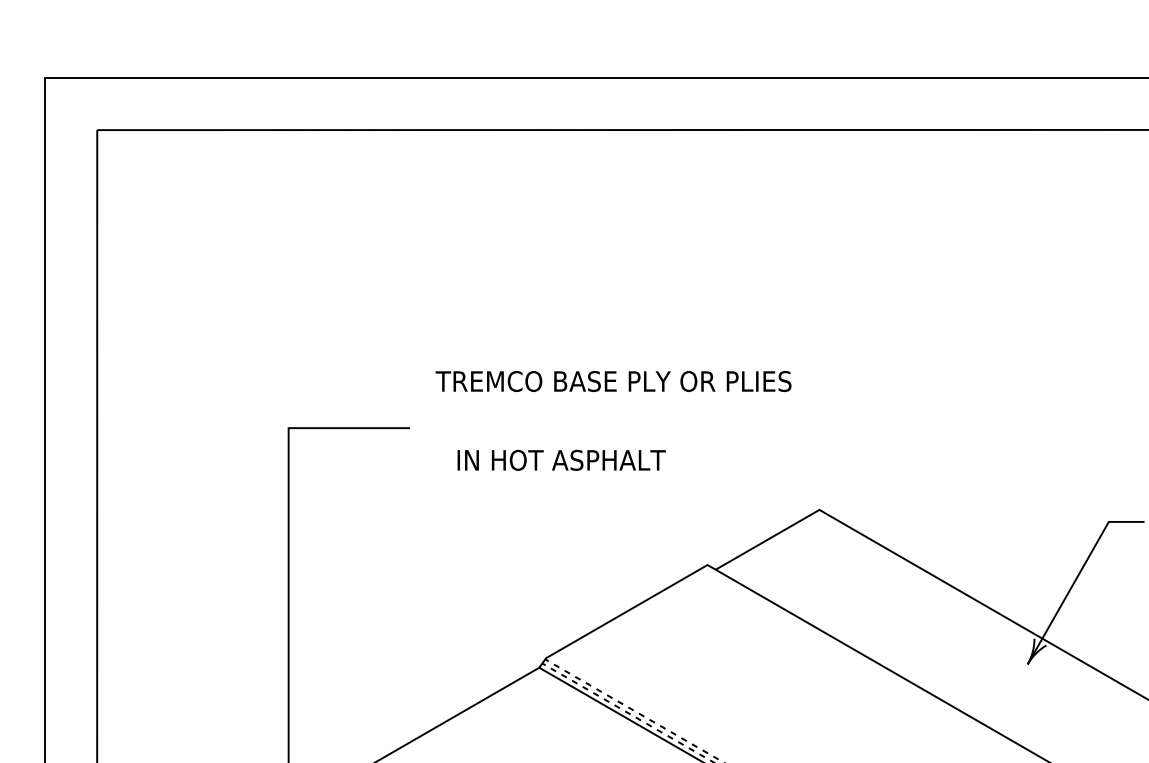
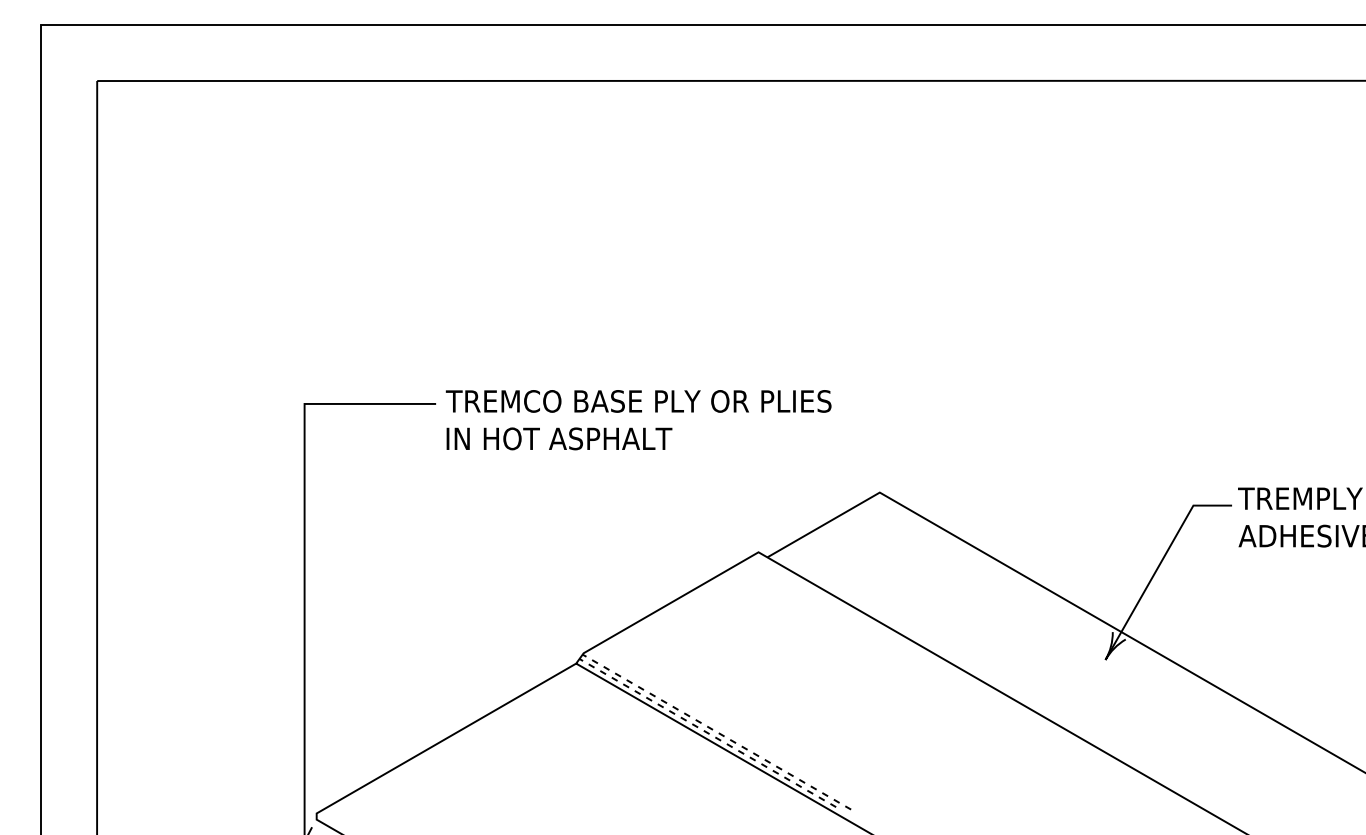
text: (613, 381) -> (638, 401), moved
text: (561, 460) -> (559, 438), moved

